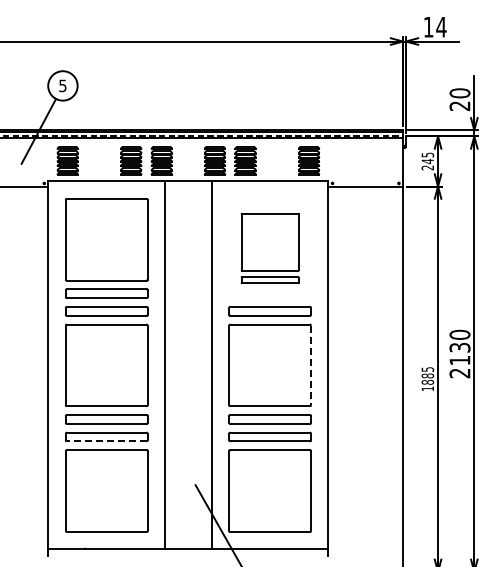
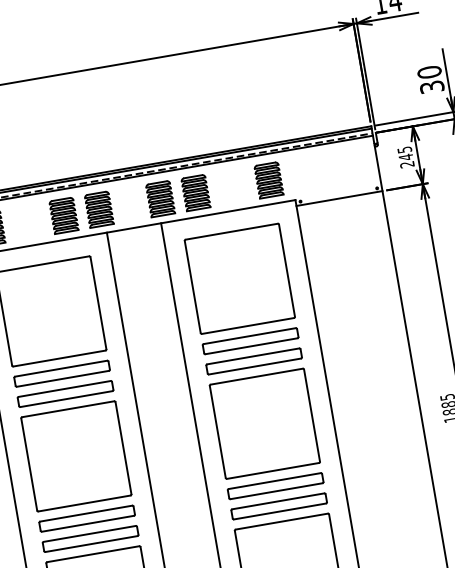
text: (460, 105) -> (432, 86), 20 -> 30
part: (269, 248) -> (240, 289), size x1.43
line: (311, 365) -> (312, 415), dashed -> solid
line: (106, 441) -> (91, 544), dashed -> solid

